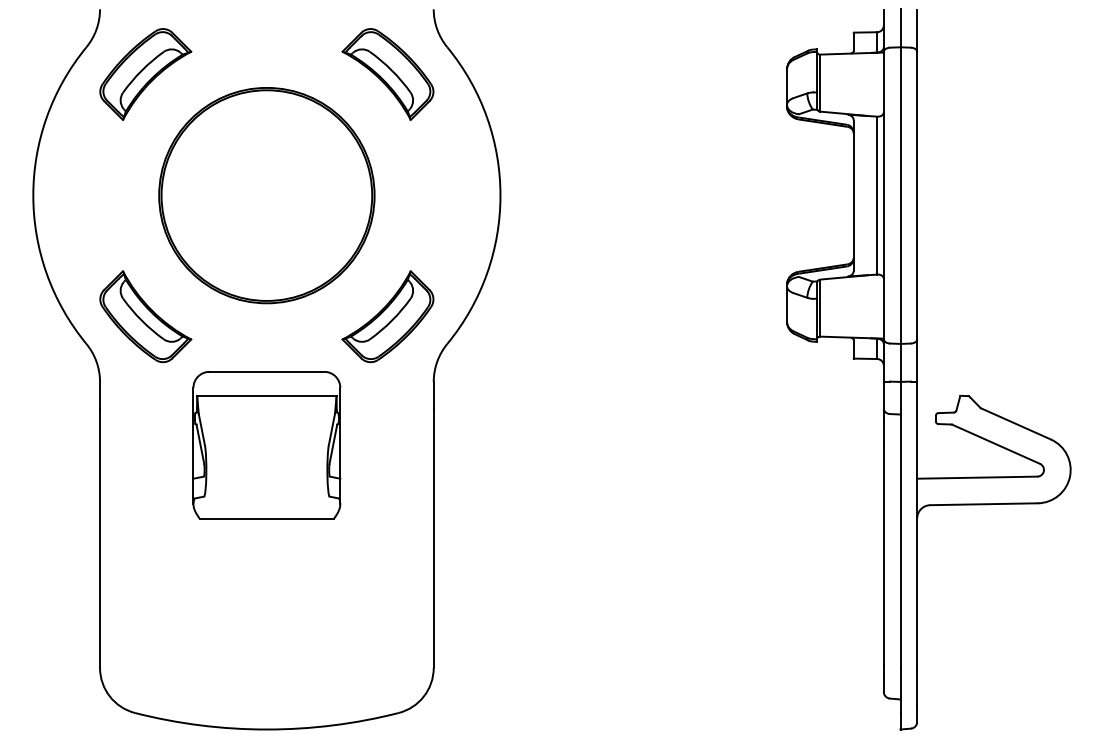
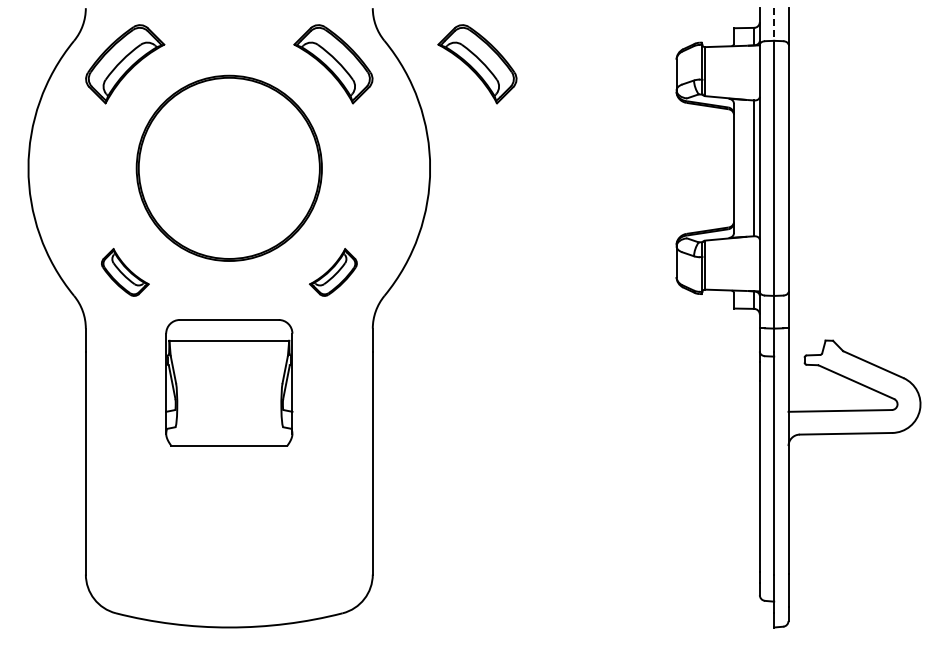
line: (900, 29) -> (774, 25), solid -> dashed
part: (555, 74) -> (477, 64), added
part: (146, 316) -> (125, 272), size x0.6
part: (388, 316) -> (333, 272), size x0.6

